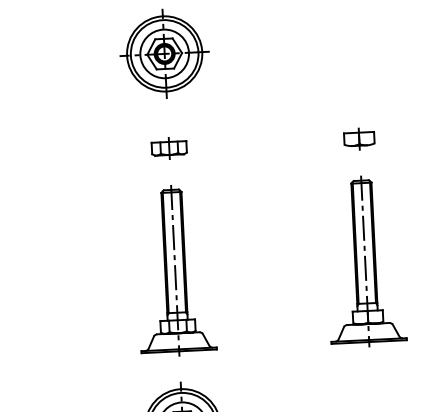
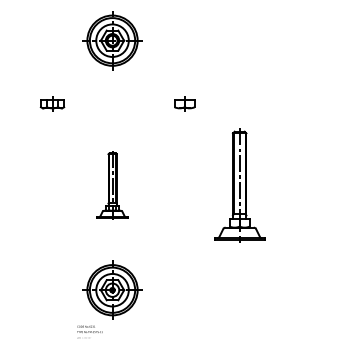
part: (358, 138) -> (184, 103), moved
part: (169, 147) -> (52, 103), moved
part: (175, 270) -> (112, 185), size x0.6

